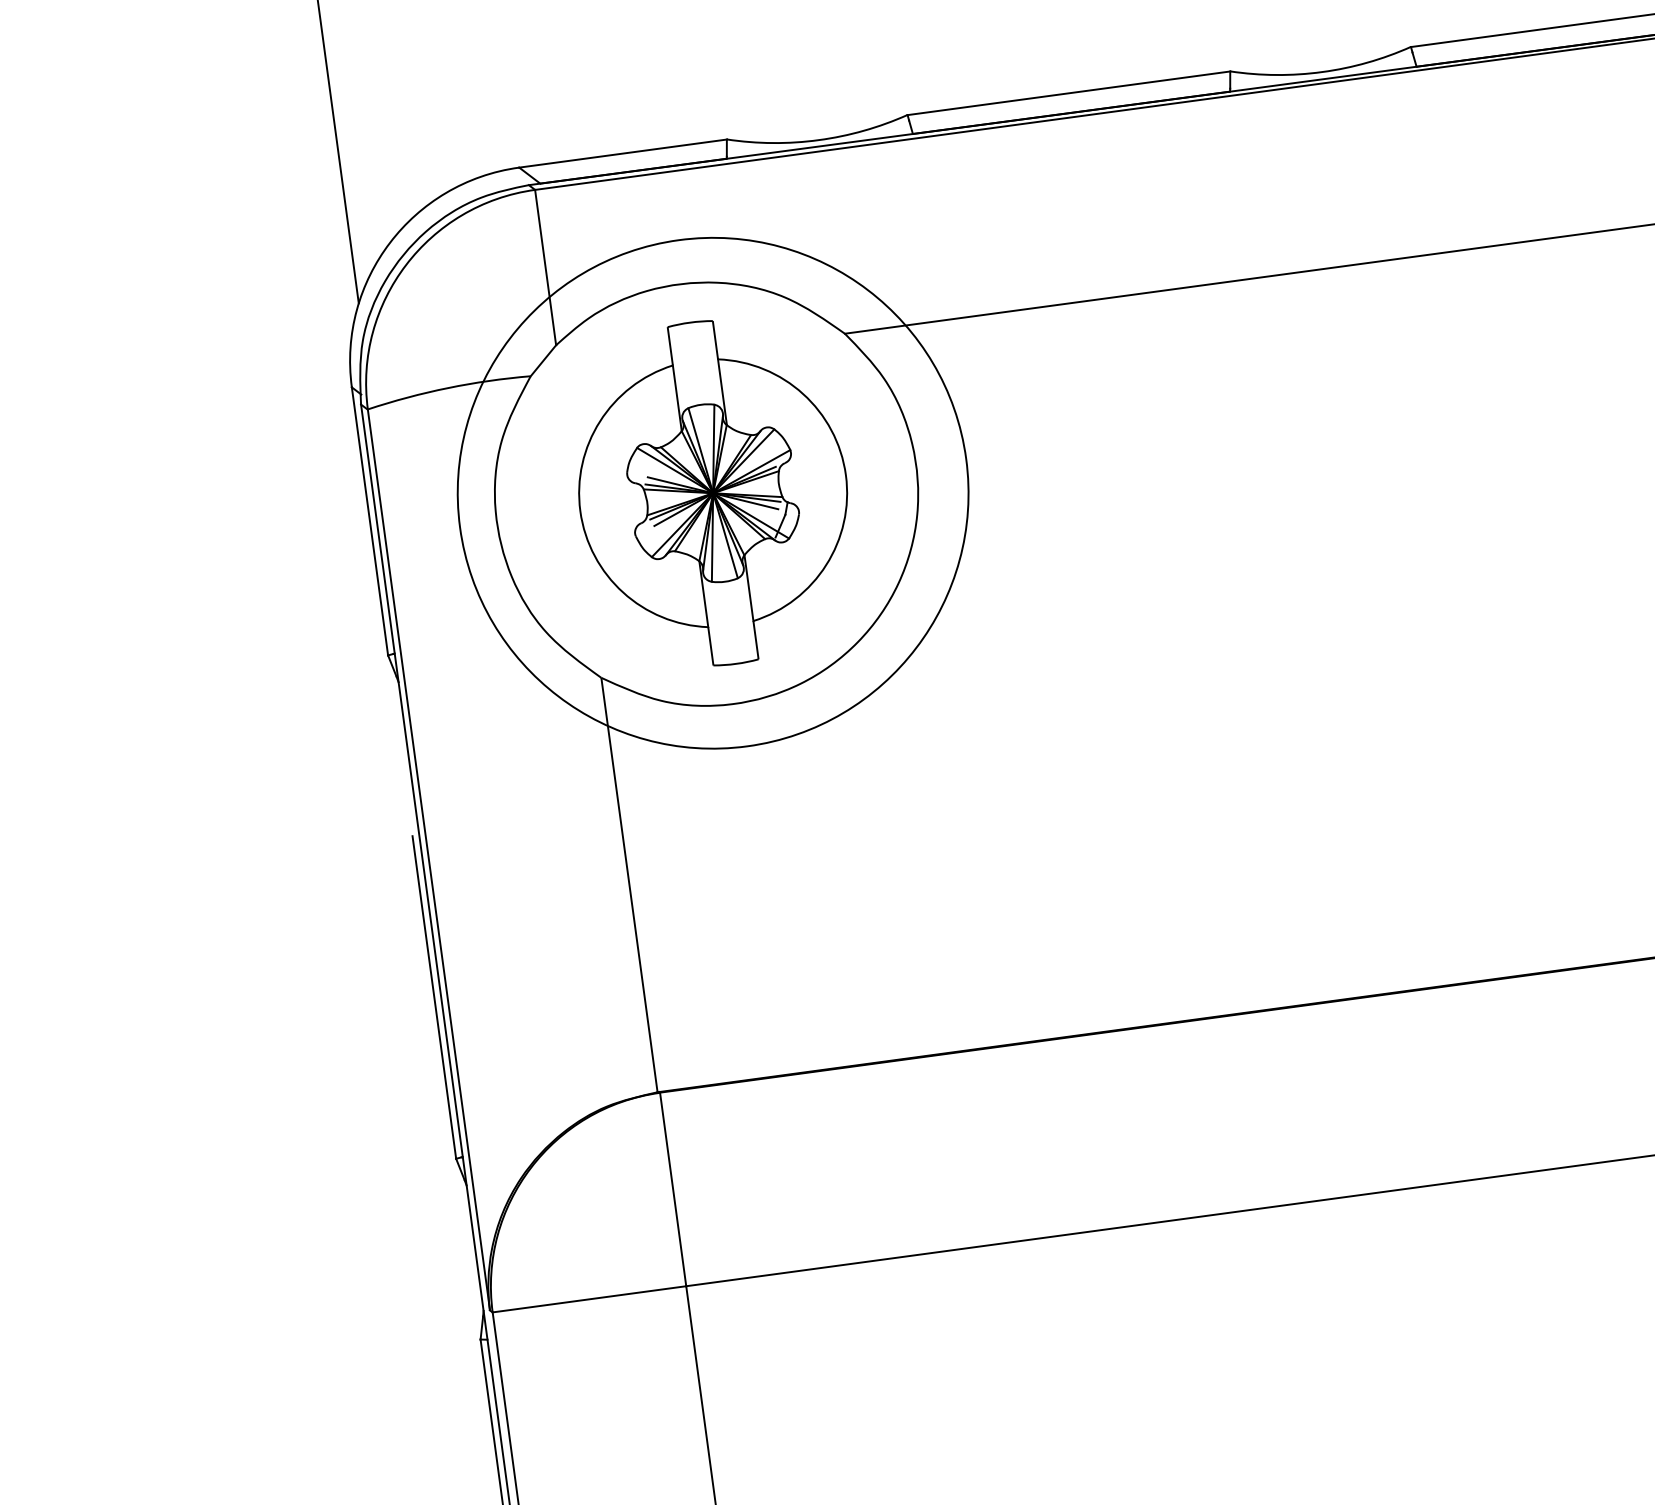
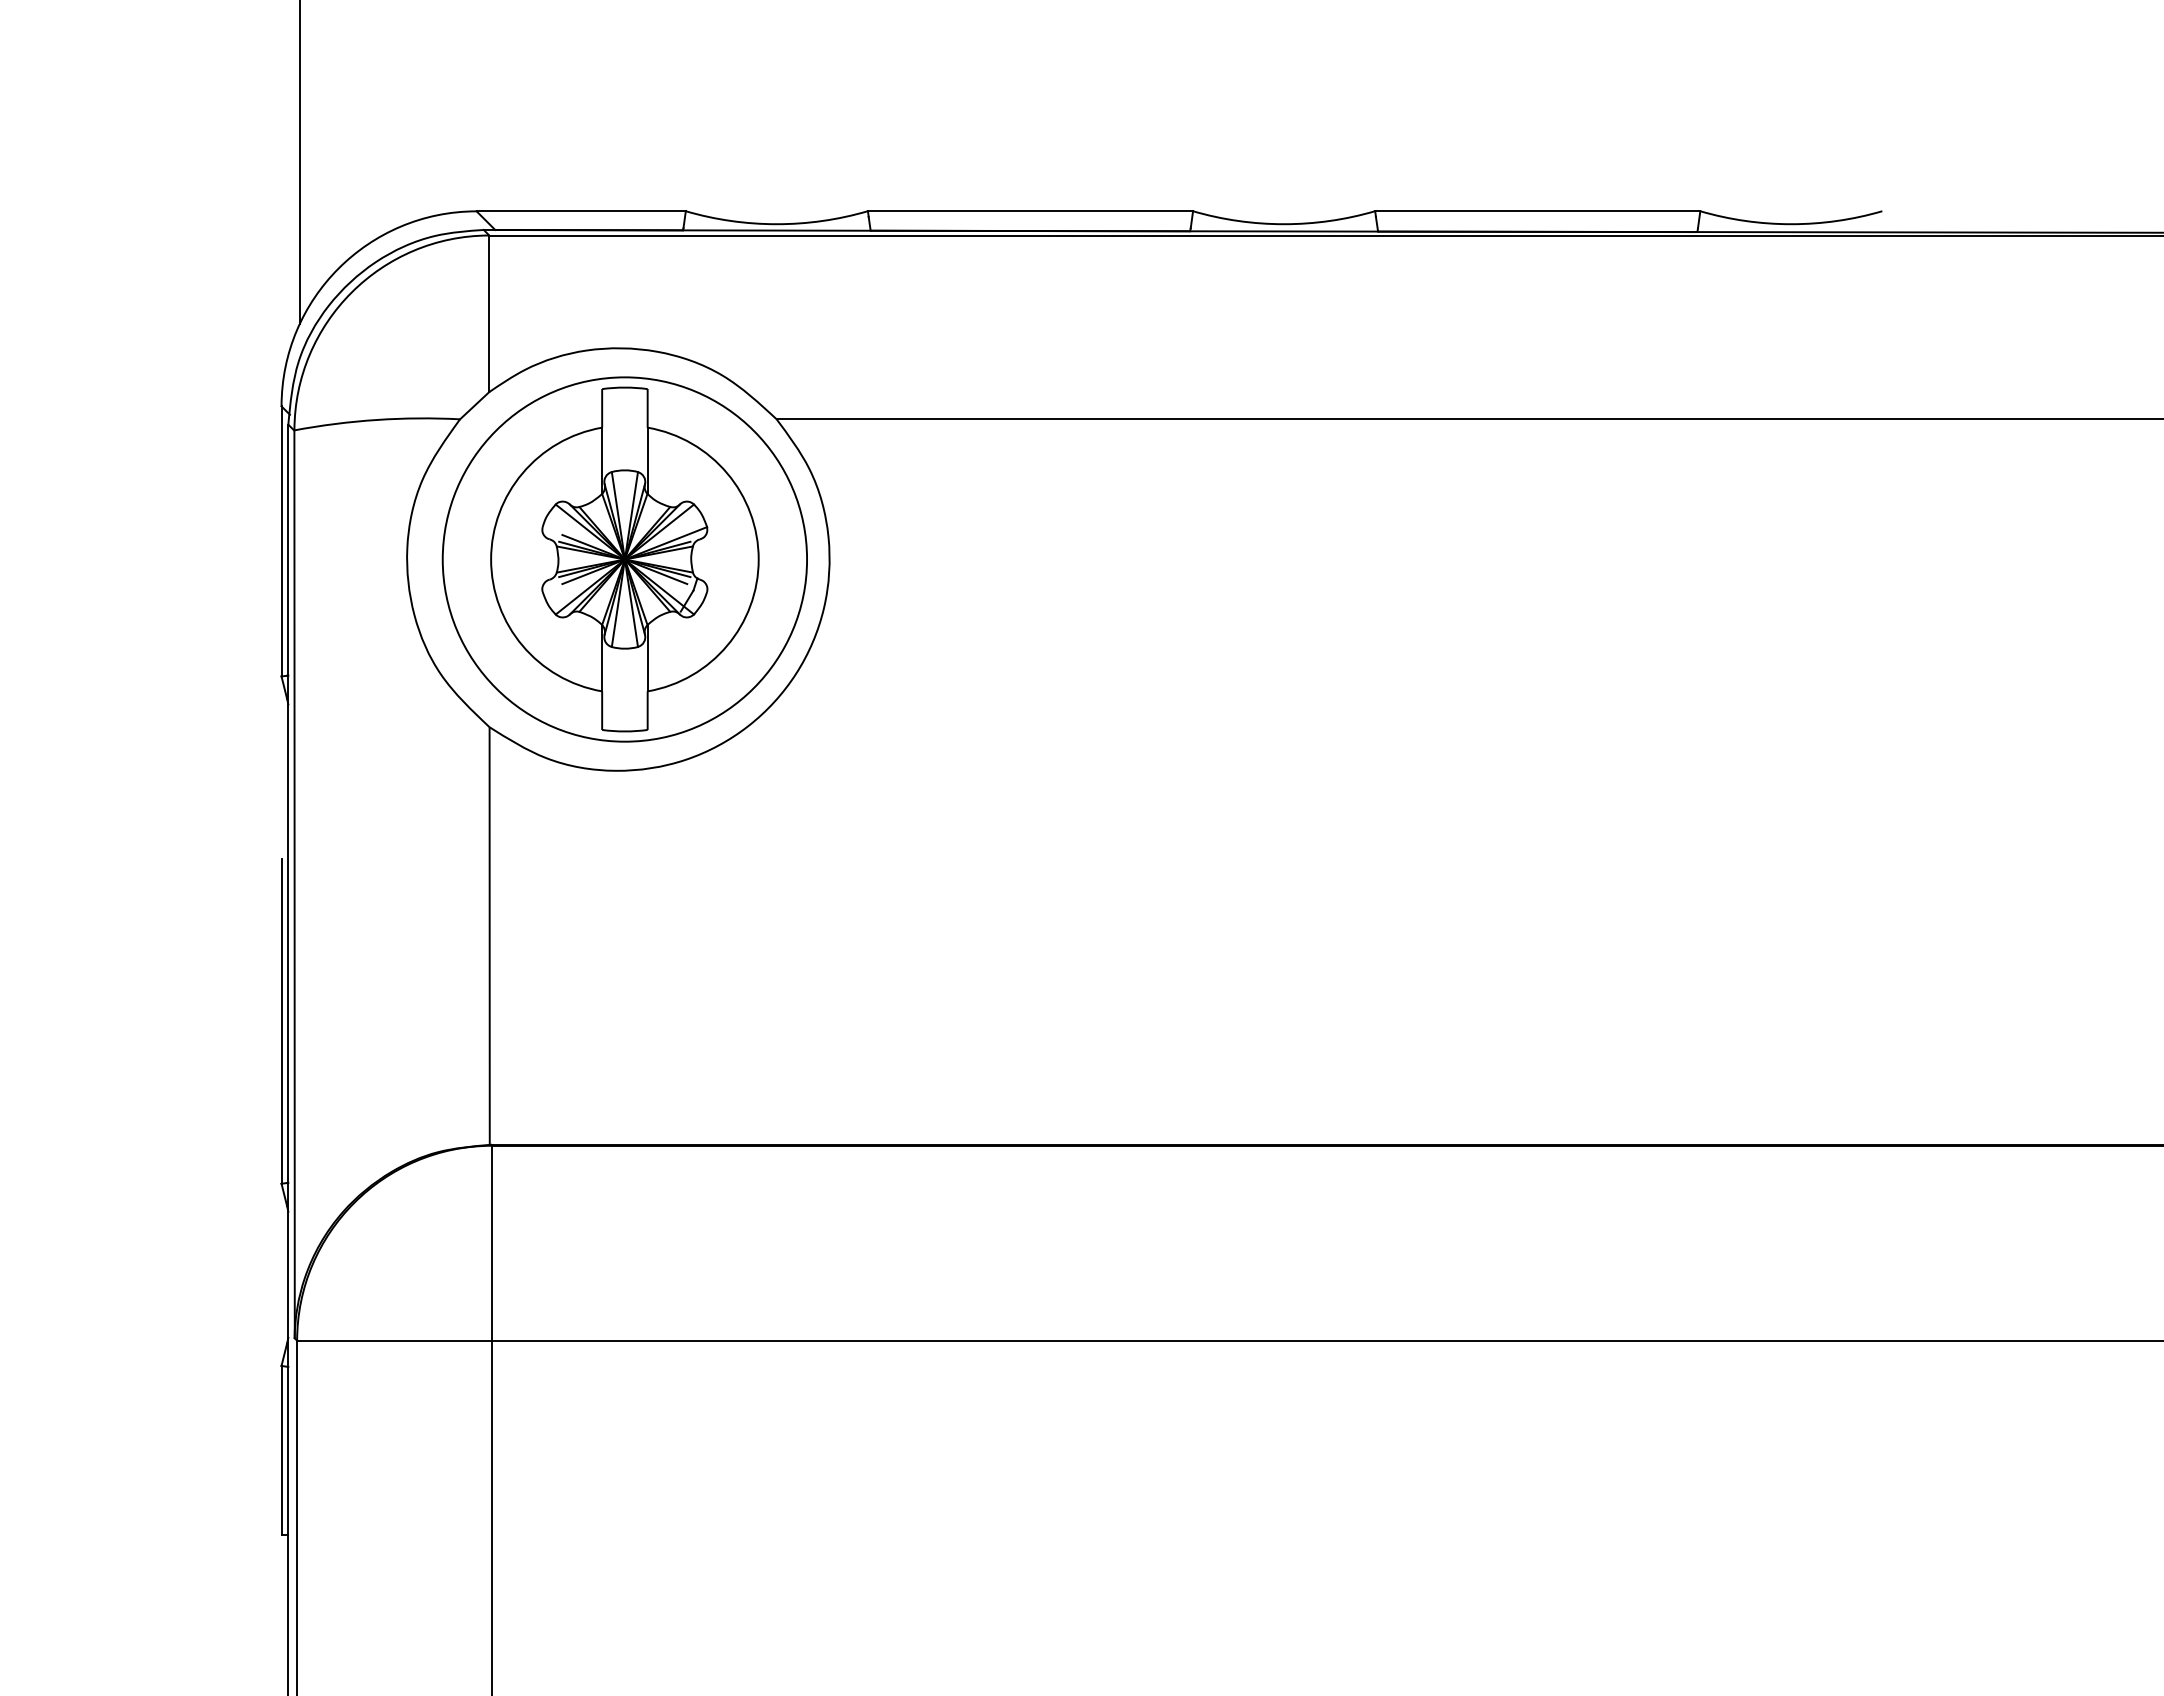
circle: (712, 493) -> (624, 559), size x0.71

